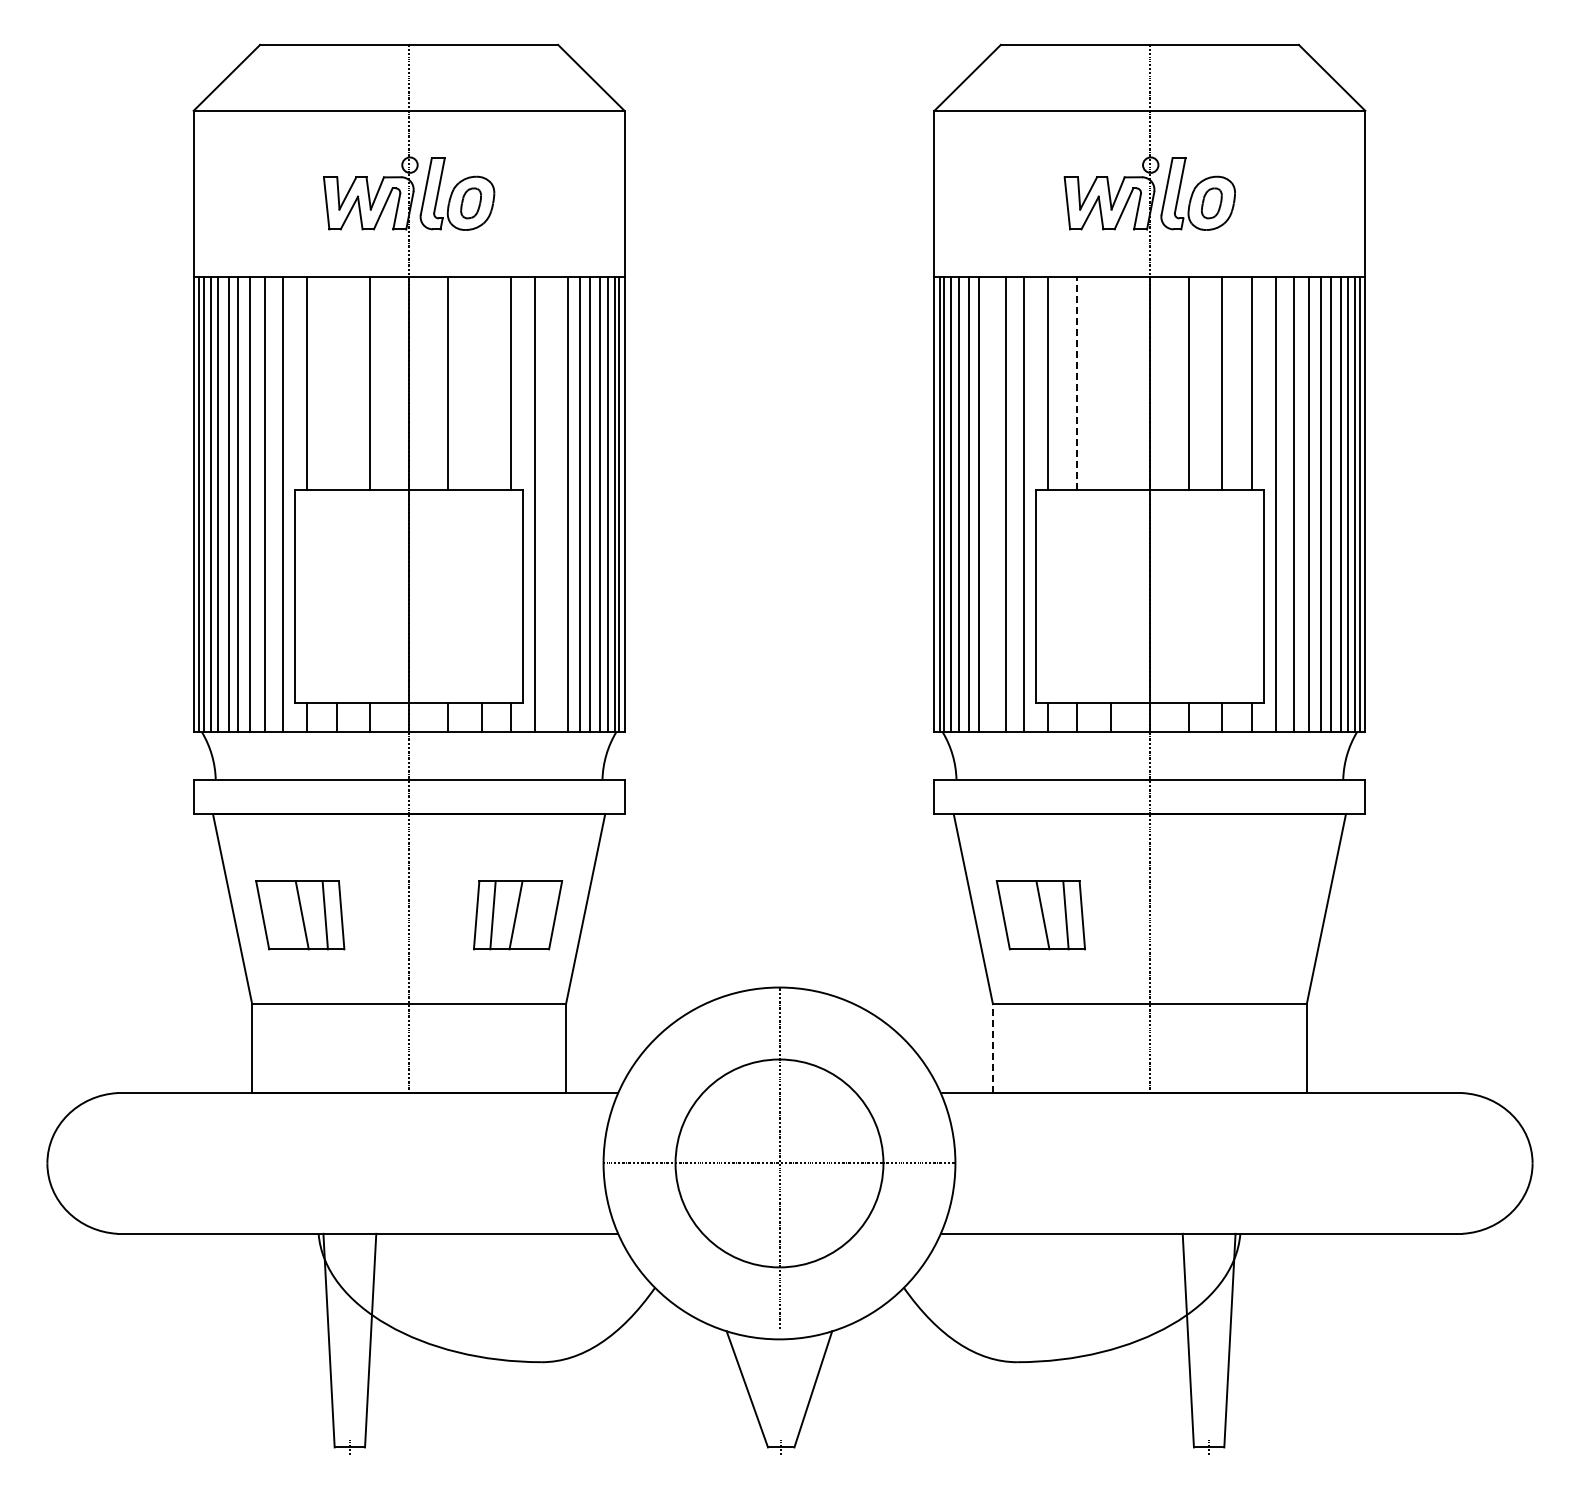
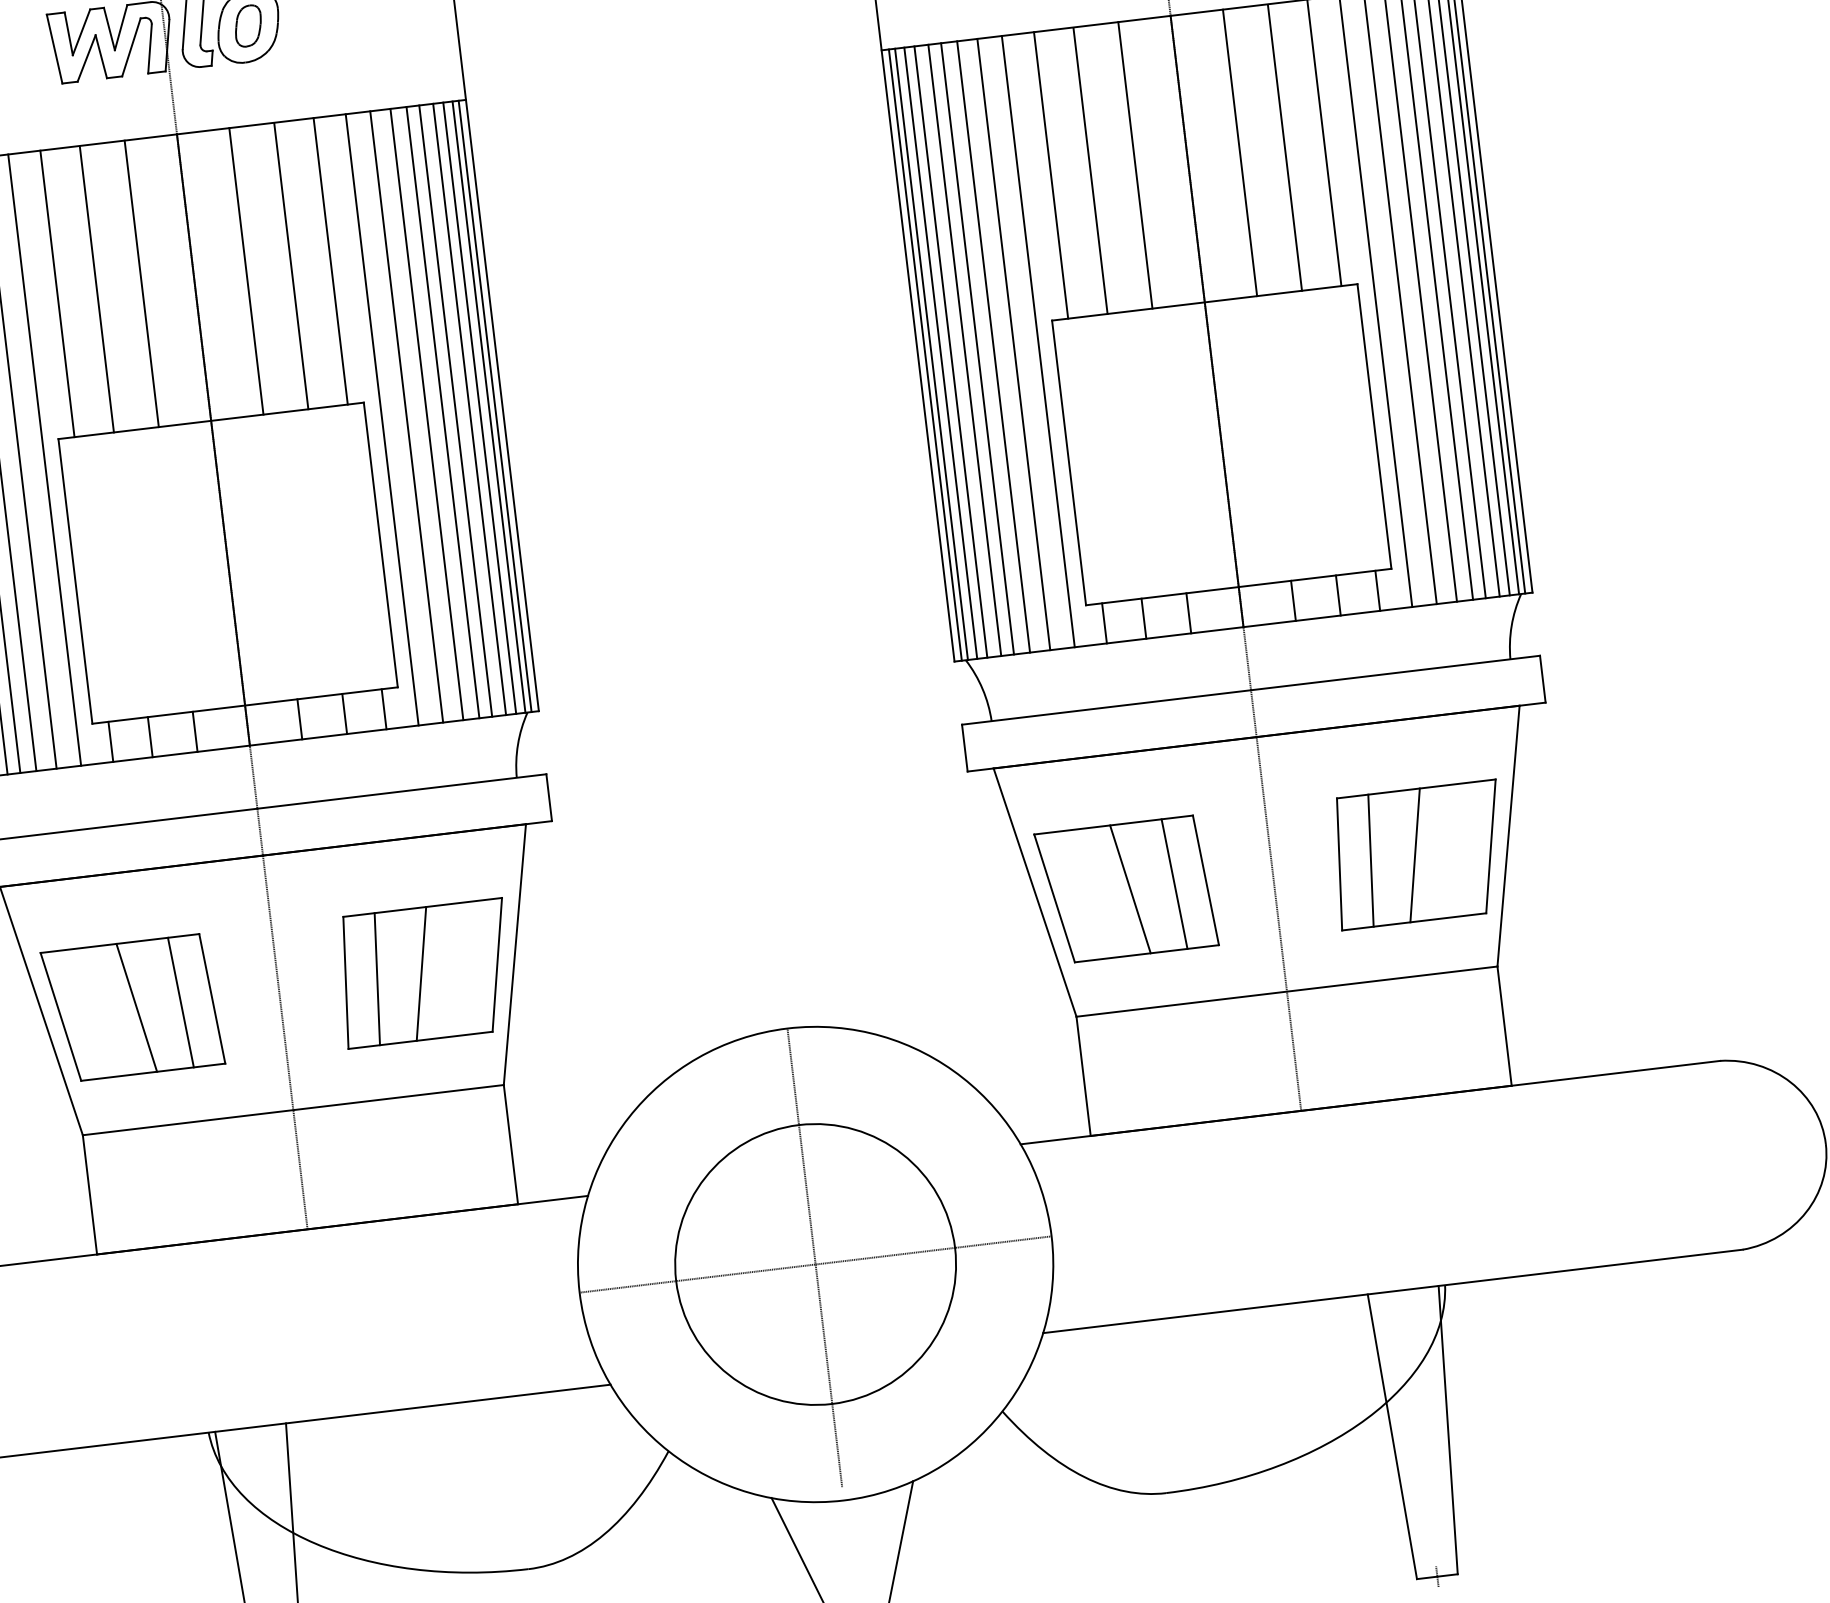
line: (336, 383) -> (96, 289), added
line: (481, 383) -> (291, 265), added
line: (1077, 383) -> (1090, 170), dashed -> solid
line: (1110, 383) -> (1134, 165), added
line: (553, 504) -> (407, 416), added
line: (990, 504) -> (993, 346), added
part: (300, 914) -> (133, 1007), size x1.43
part: (517, 914) -> (424, 972), size x1.43
part: (1040, 914) -> (1125, 888), size x1.43
part: (1258, 914) -> (1418, 853), added
line: (992, 1048) -> (1082, 1076), dashed -> solid

